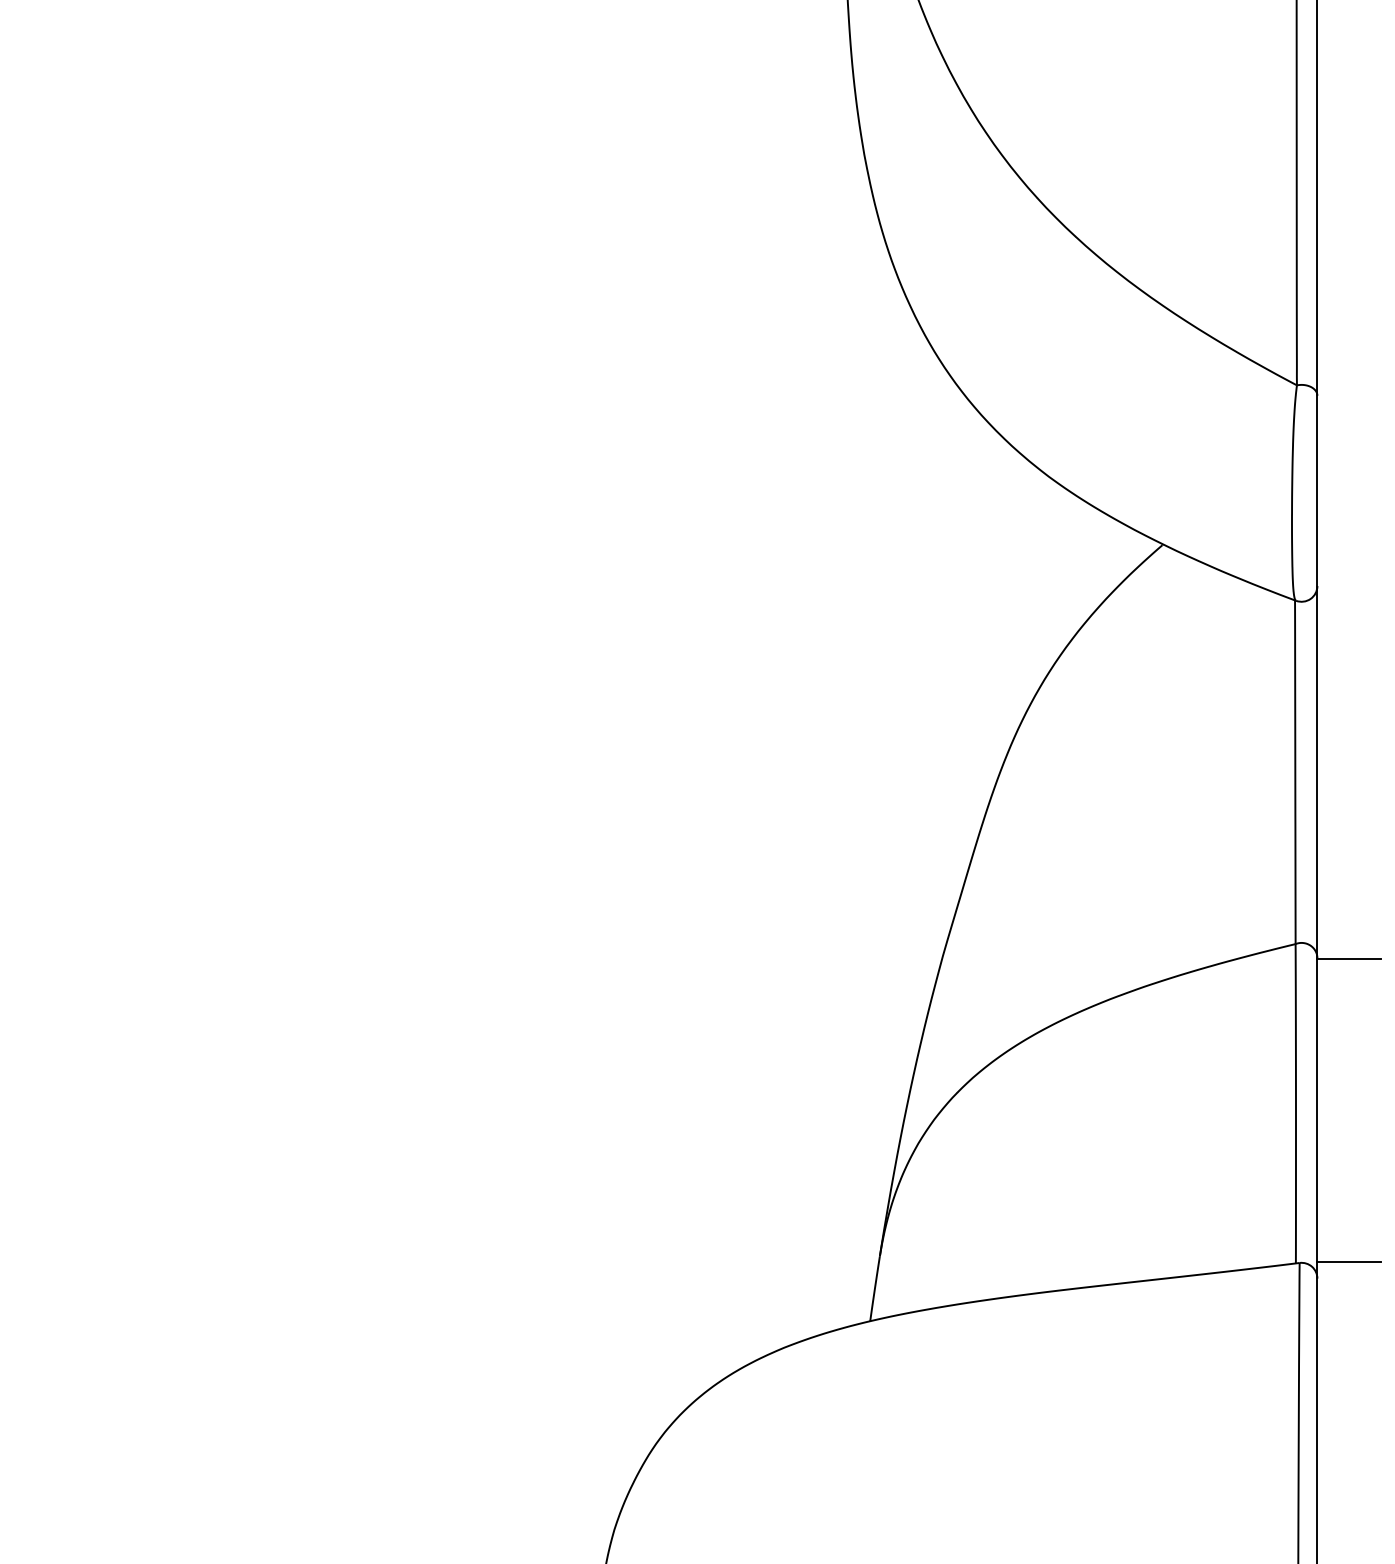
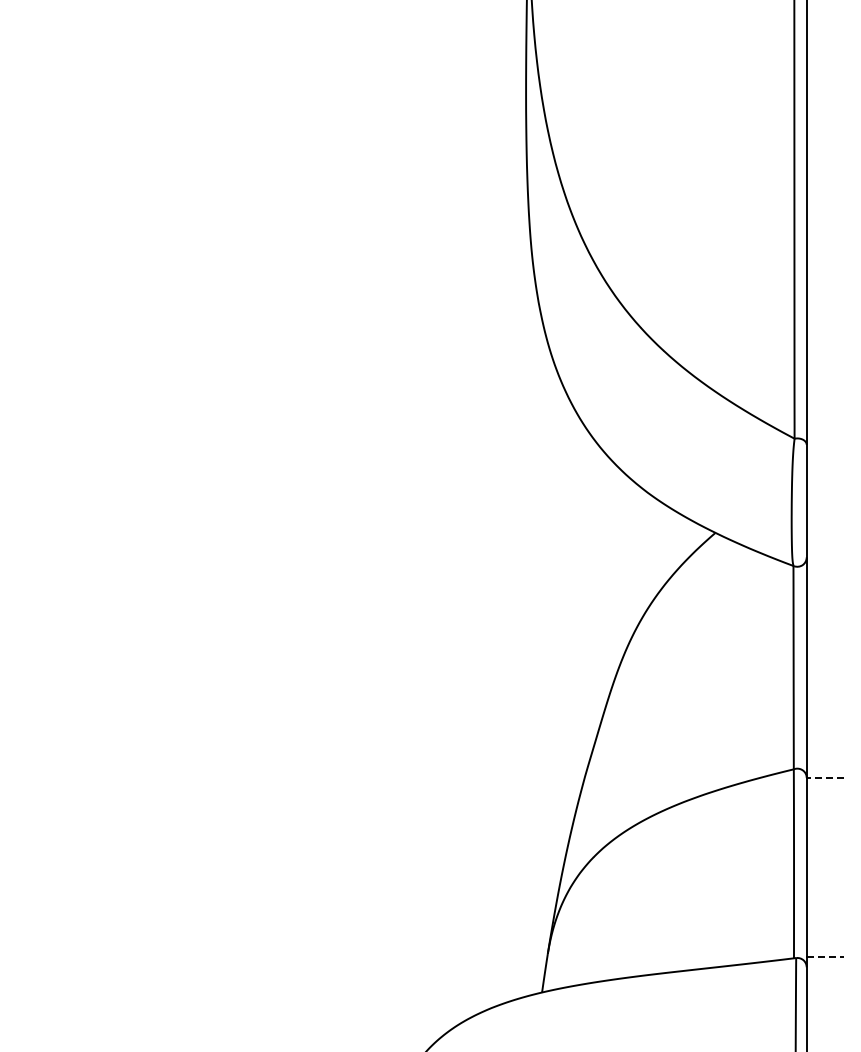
line: (1349, 959) -> (825, 778), solid -> dashed
line: (1349, 1262) -> (825, 957), solid -> dashed

